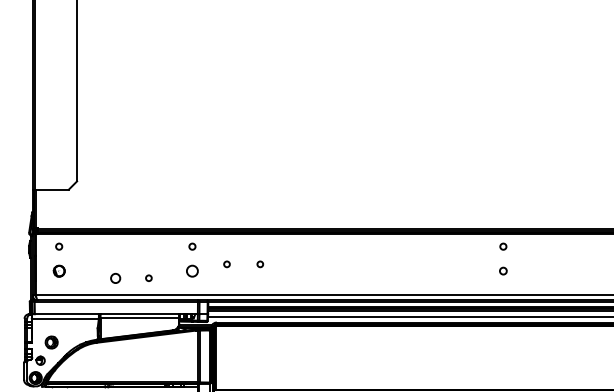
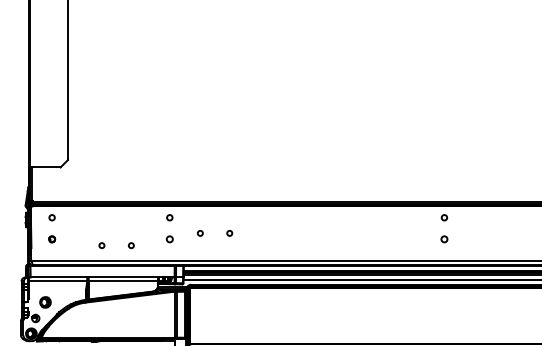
part: (58, 270) -> (51, 238), size x0.62
circle: (192, 270) -> (169, 238), size x0.62
circle: (115, 277) -> (101, 244), size x0.62

